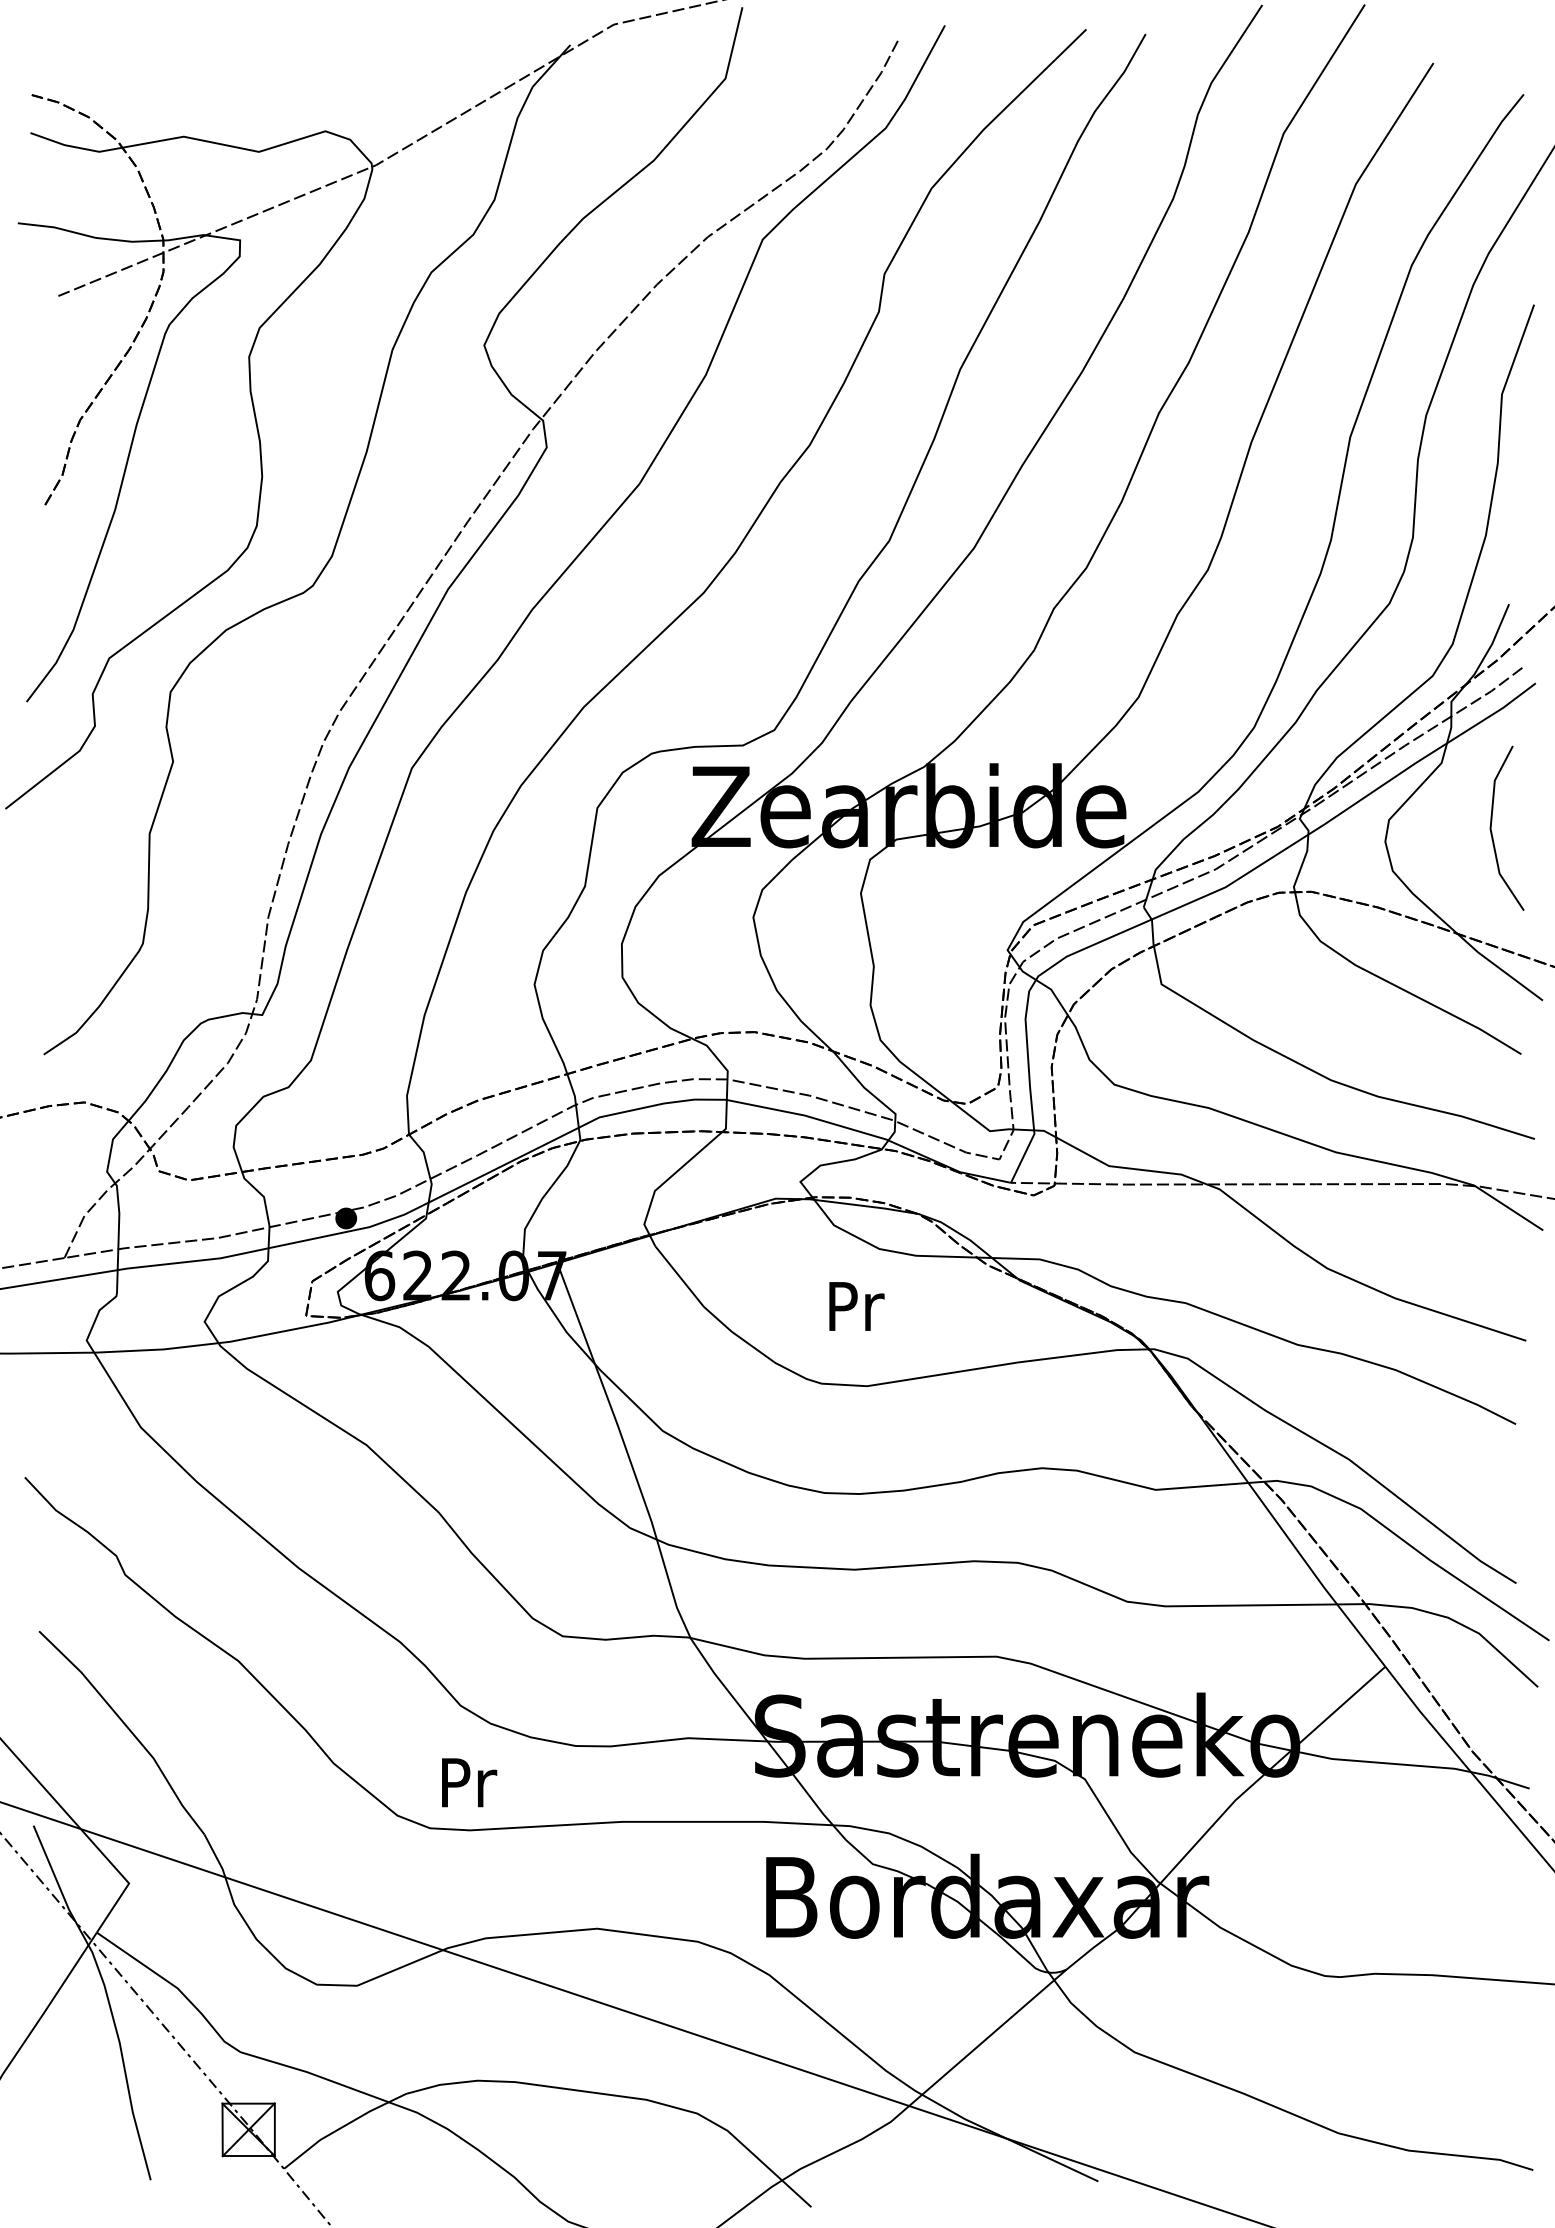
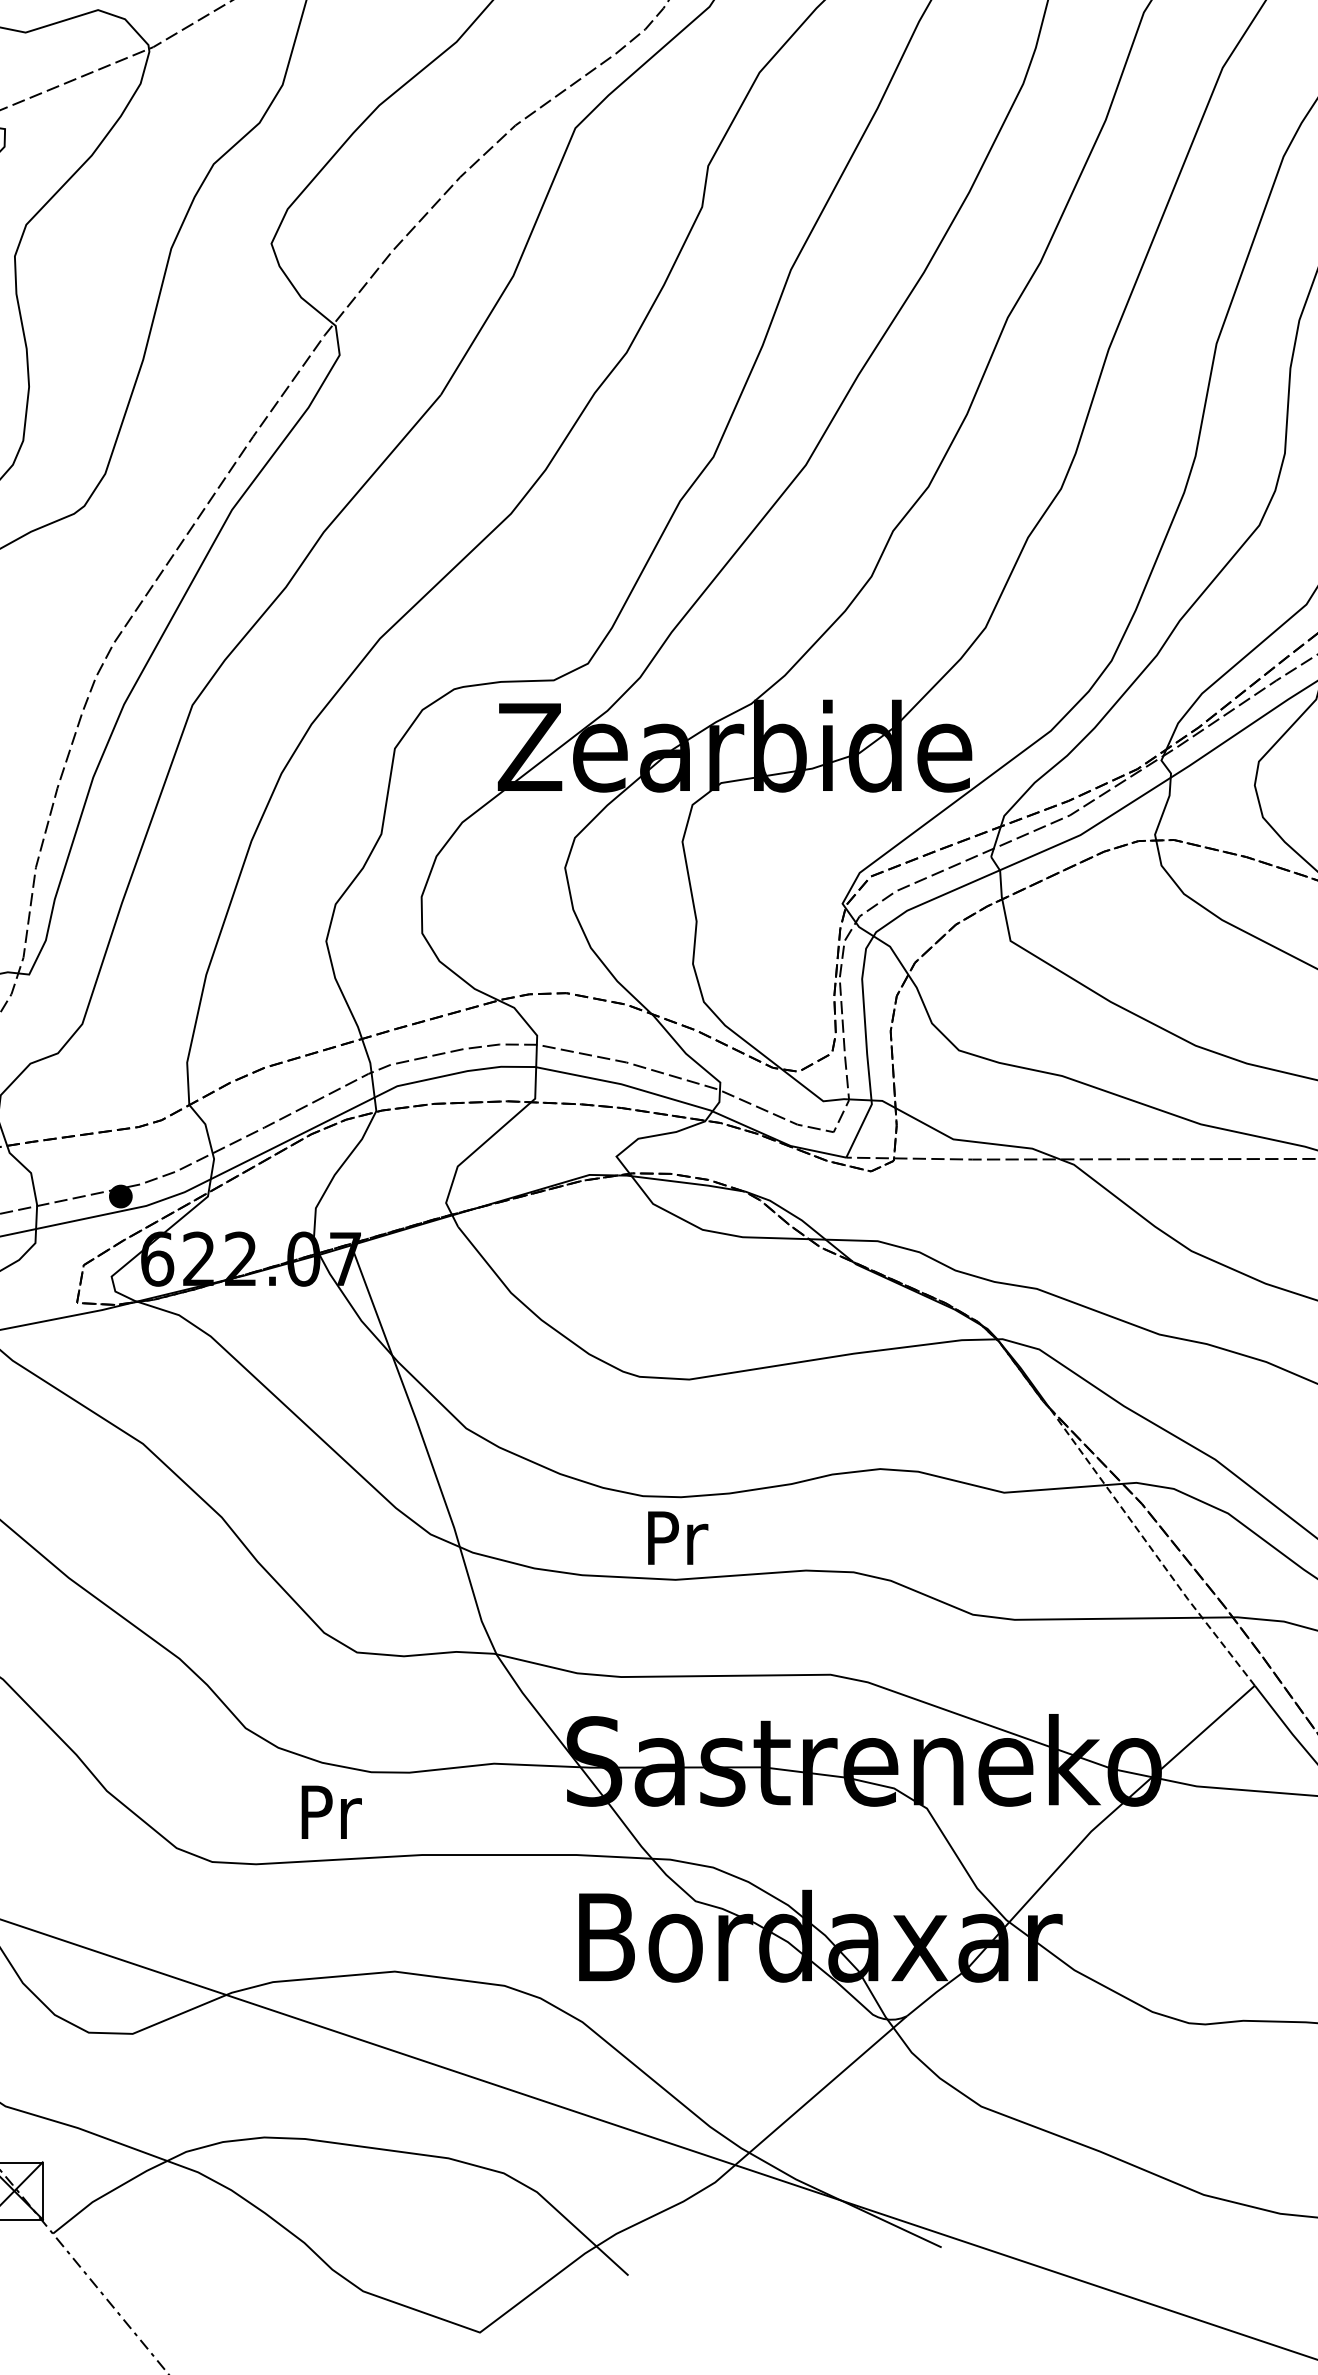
text: (856, 1306) -> (677, 1538), moved
line: (1290, 1540) -> (1151, 1547), solid -> dashed
text: (469, 1782) -> (331, 1812), moved

